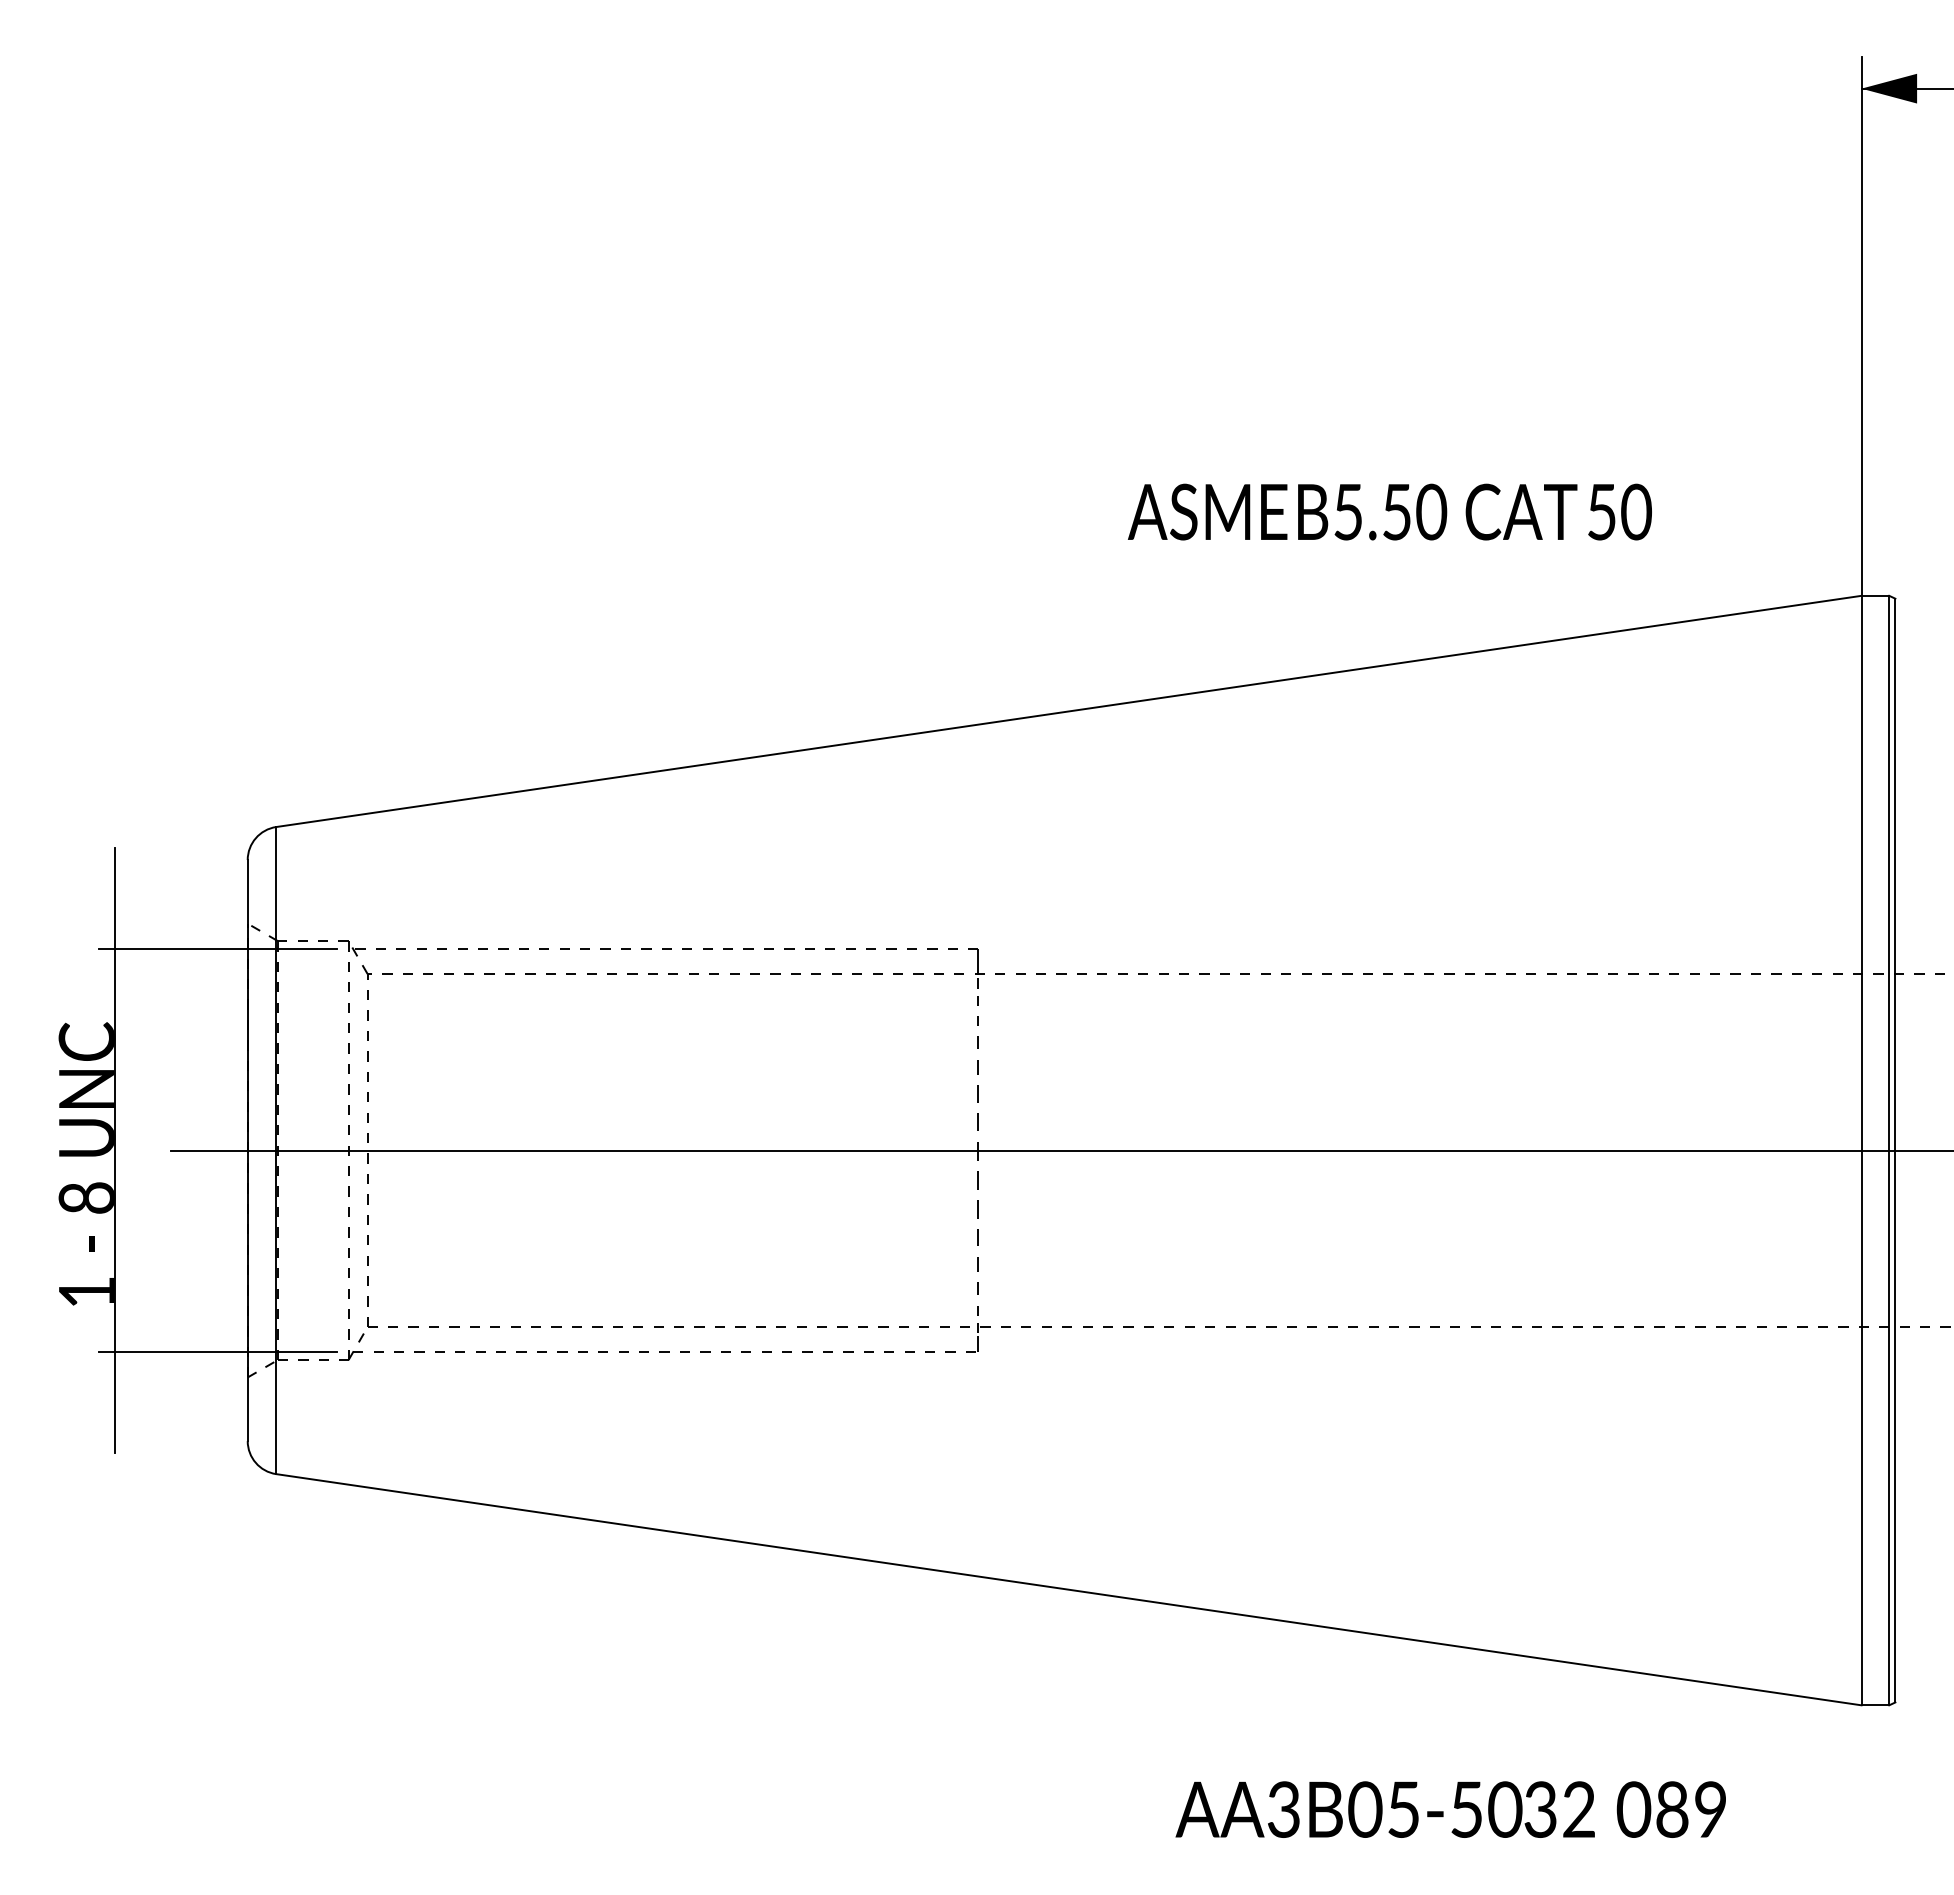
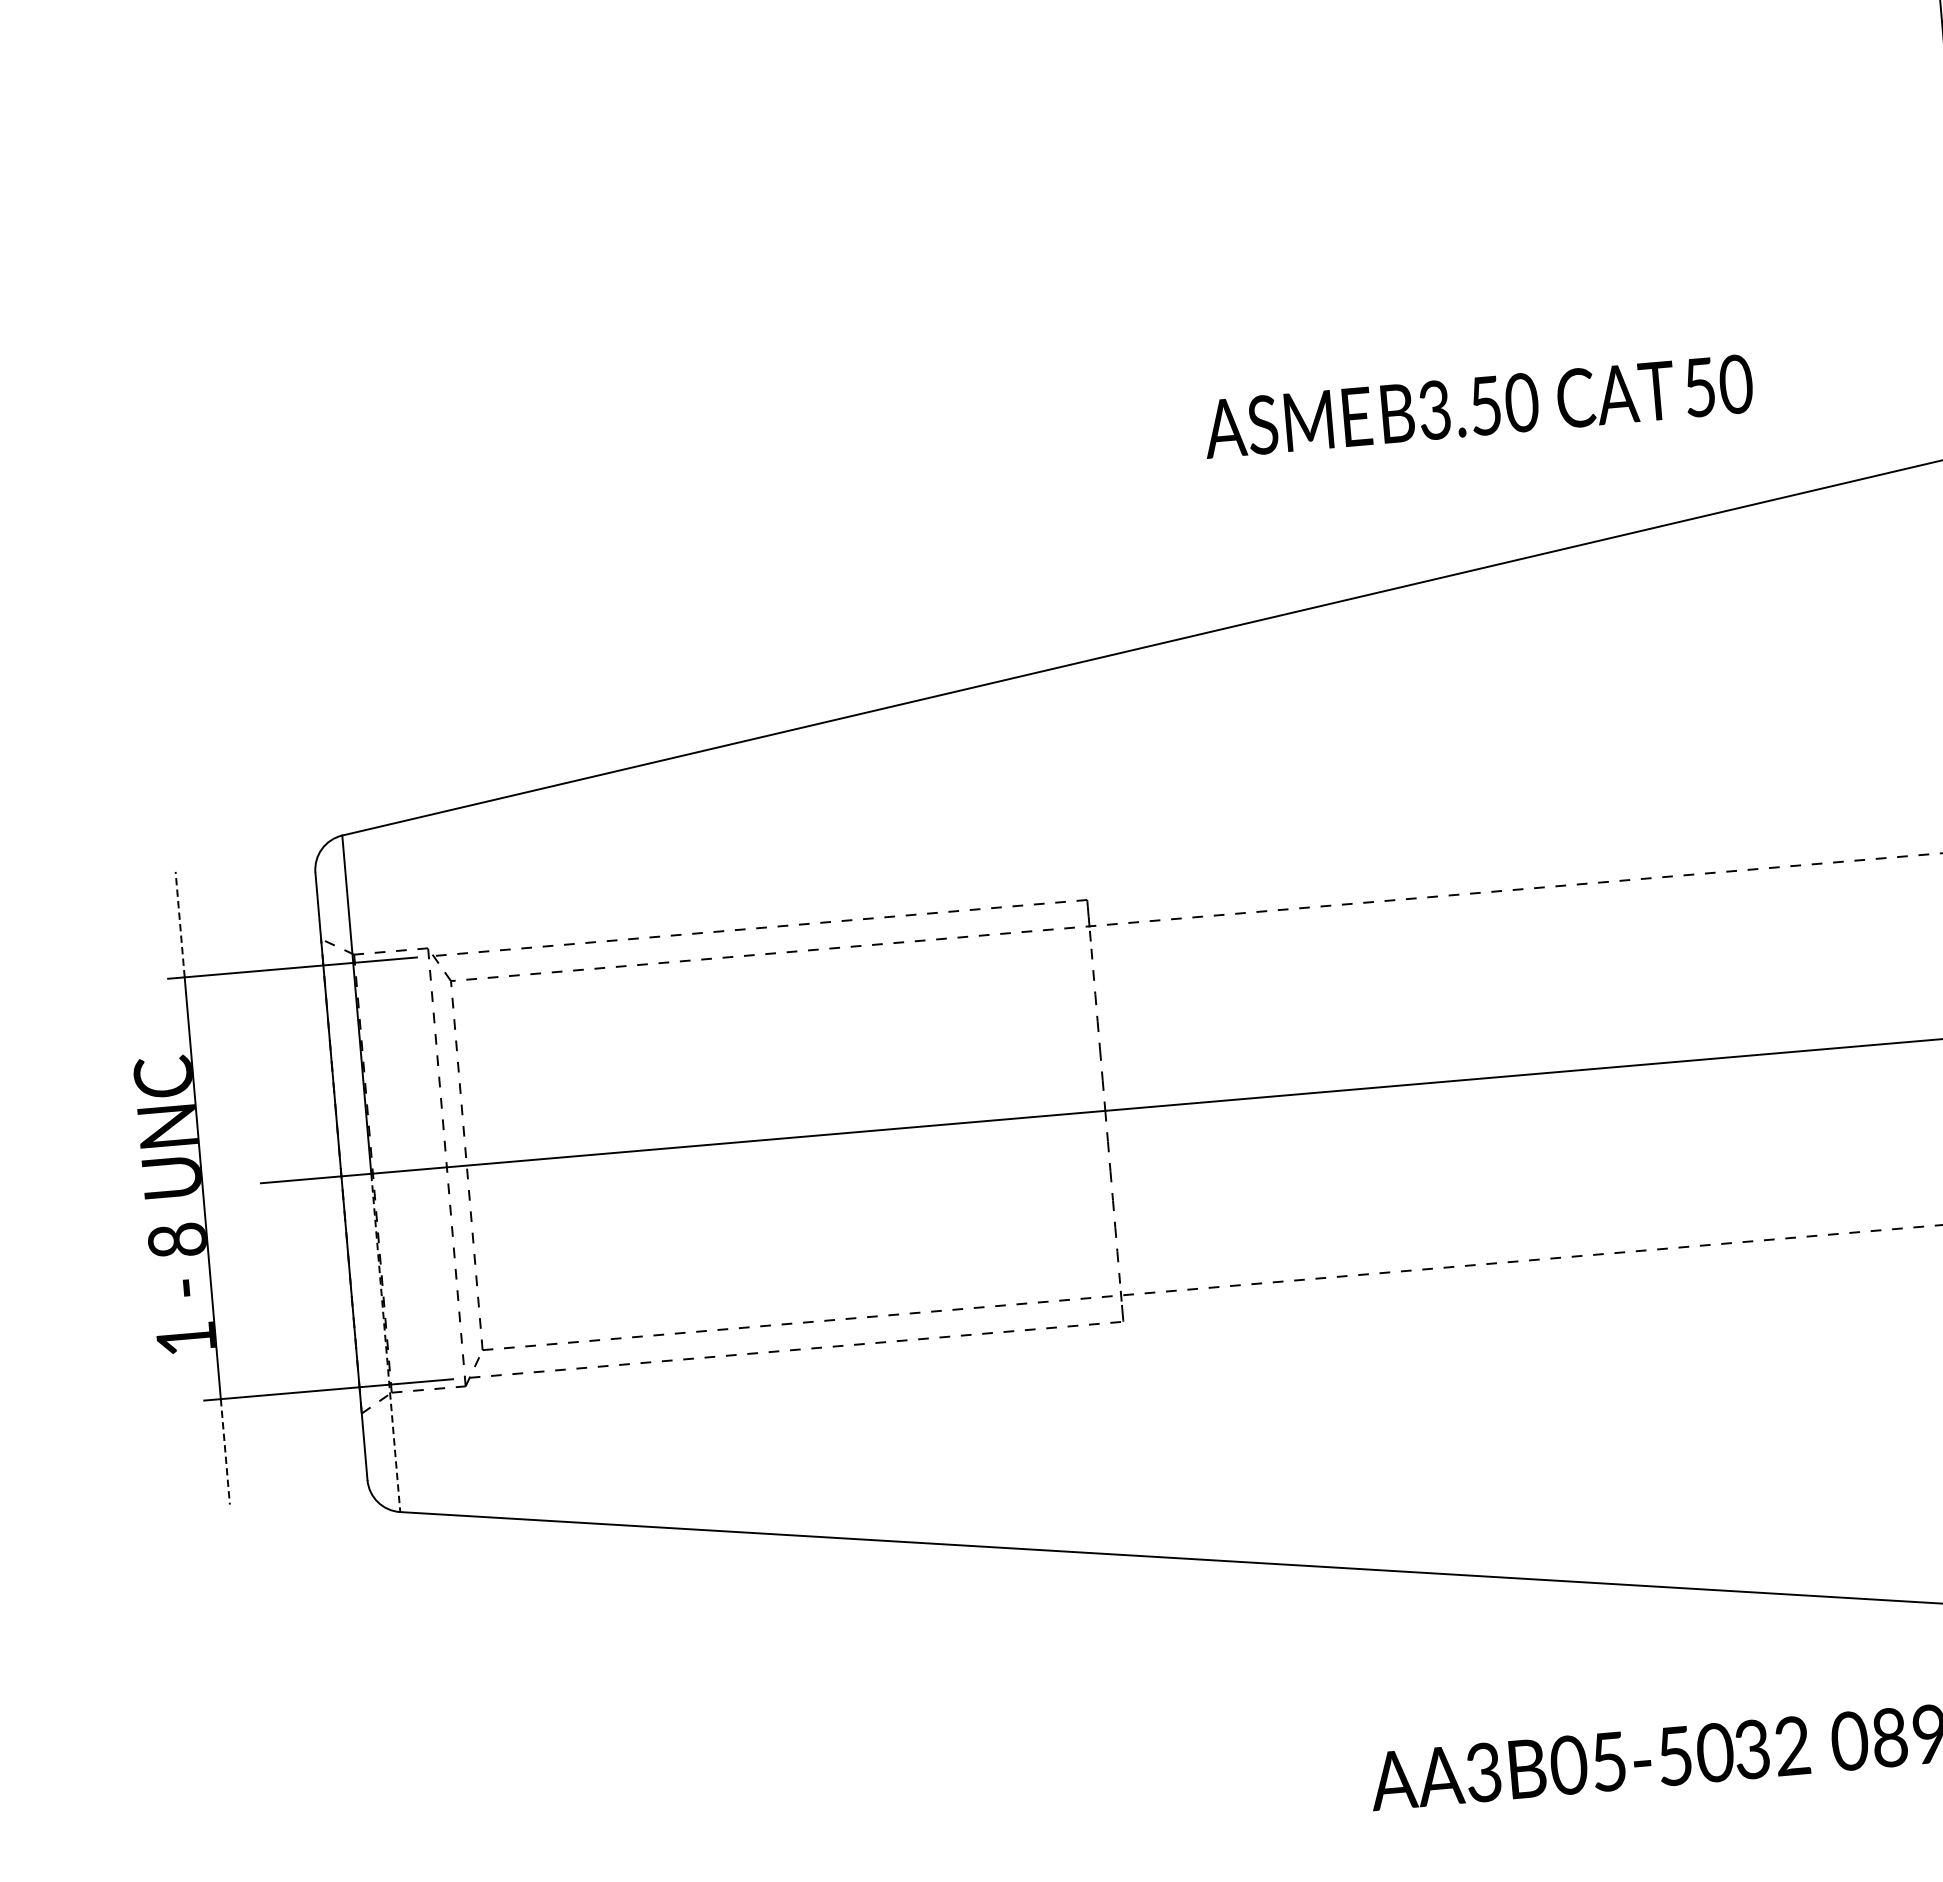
text: (1347, 511) -> (1433, 409), B5.50 -> B3.50
line: (115, 897) -> (180, 923), solid -> dashed
line: (276, 1312) -> (386, 1343), solid -> dashed
line: (115, 1403) -> (225, 1452), solid -> dashed

